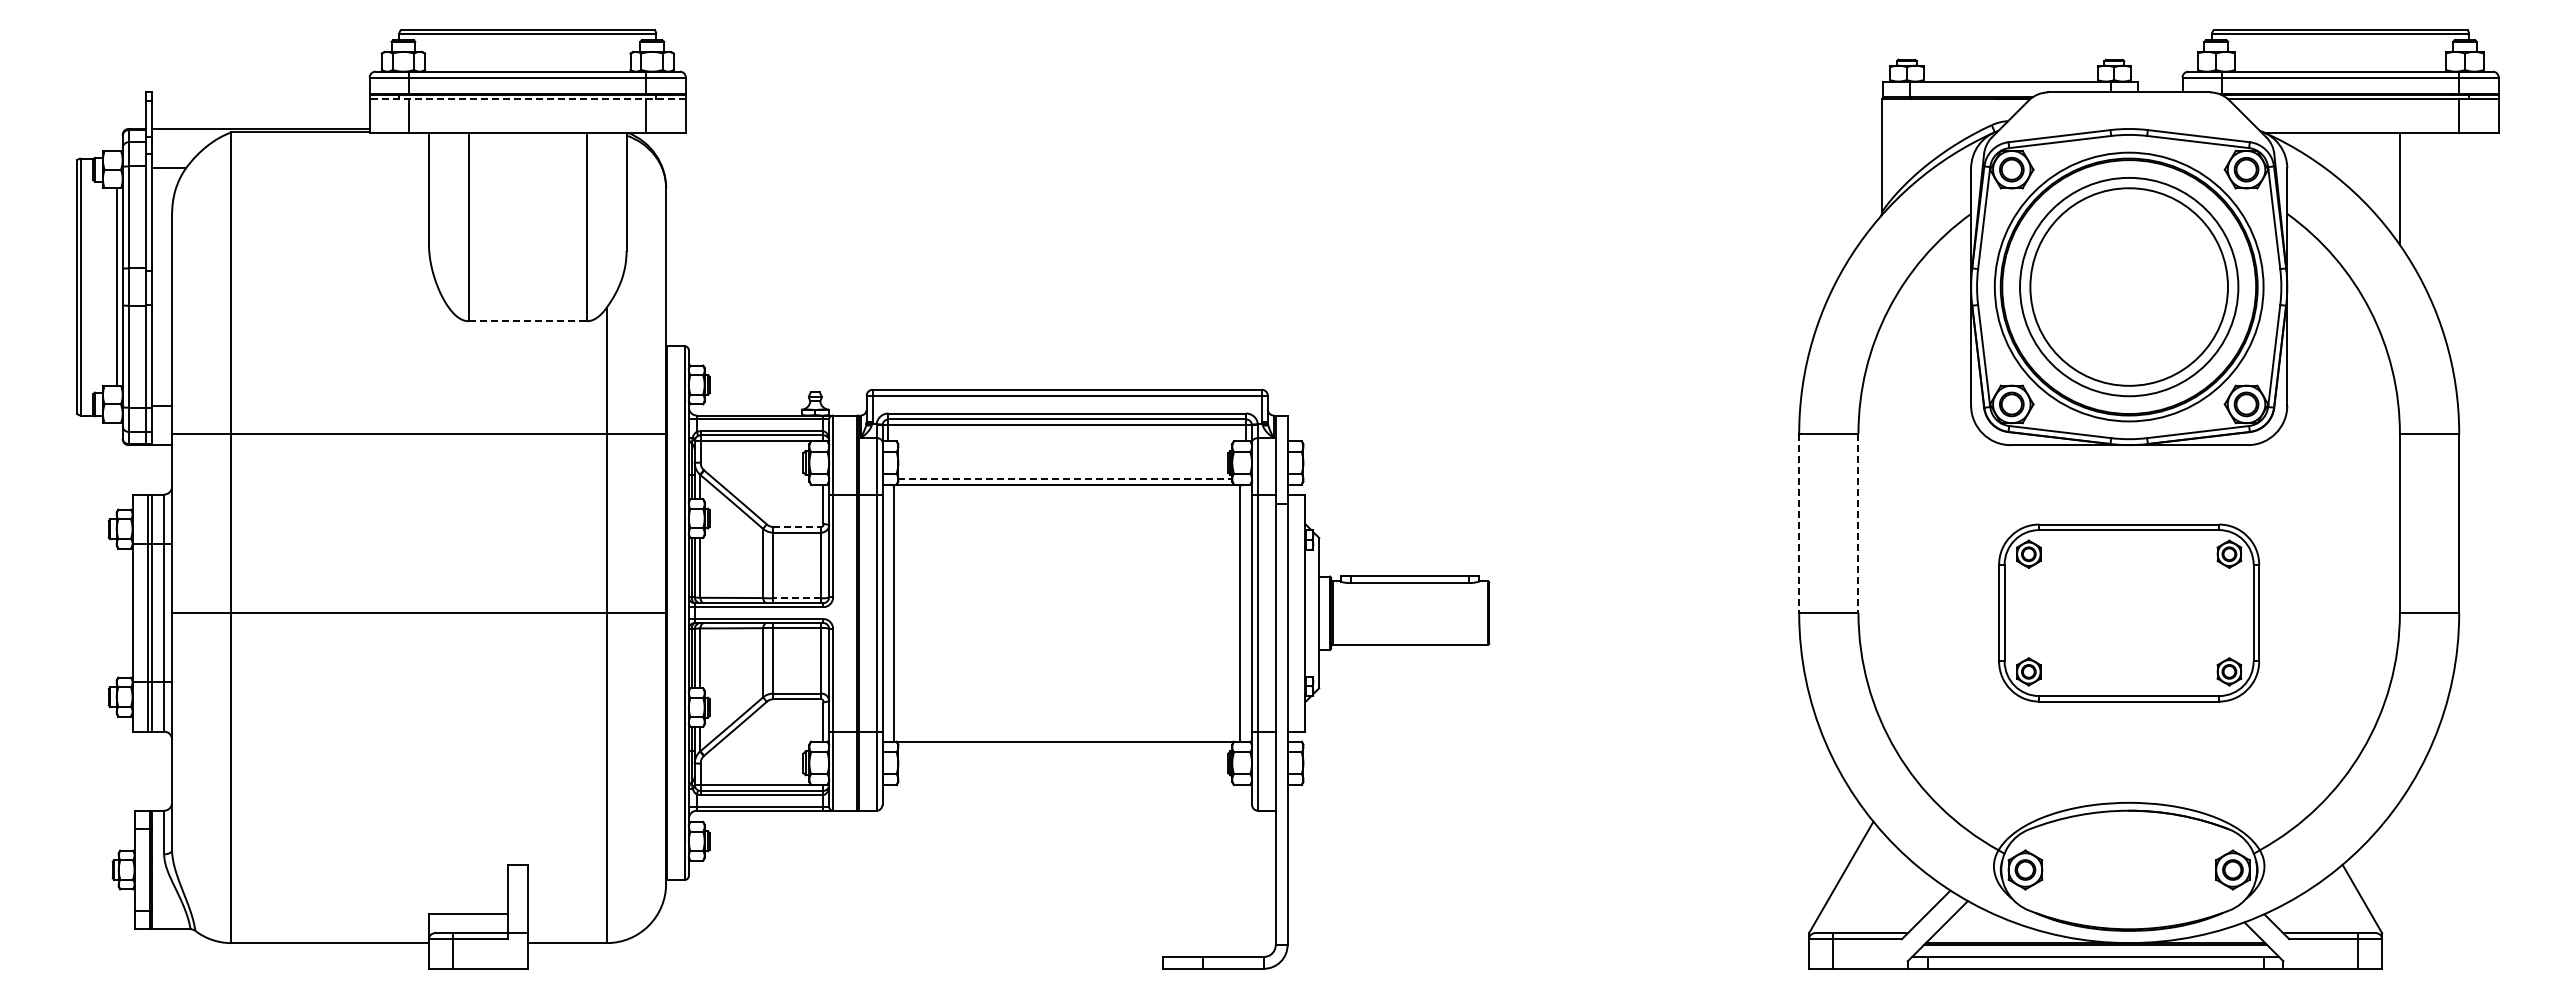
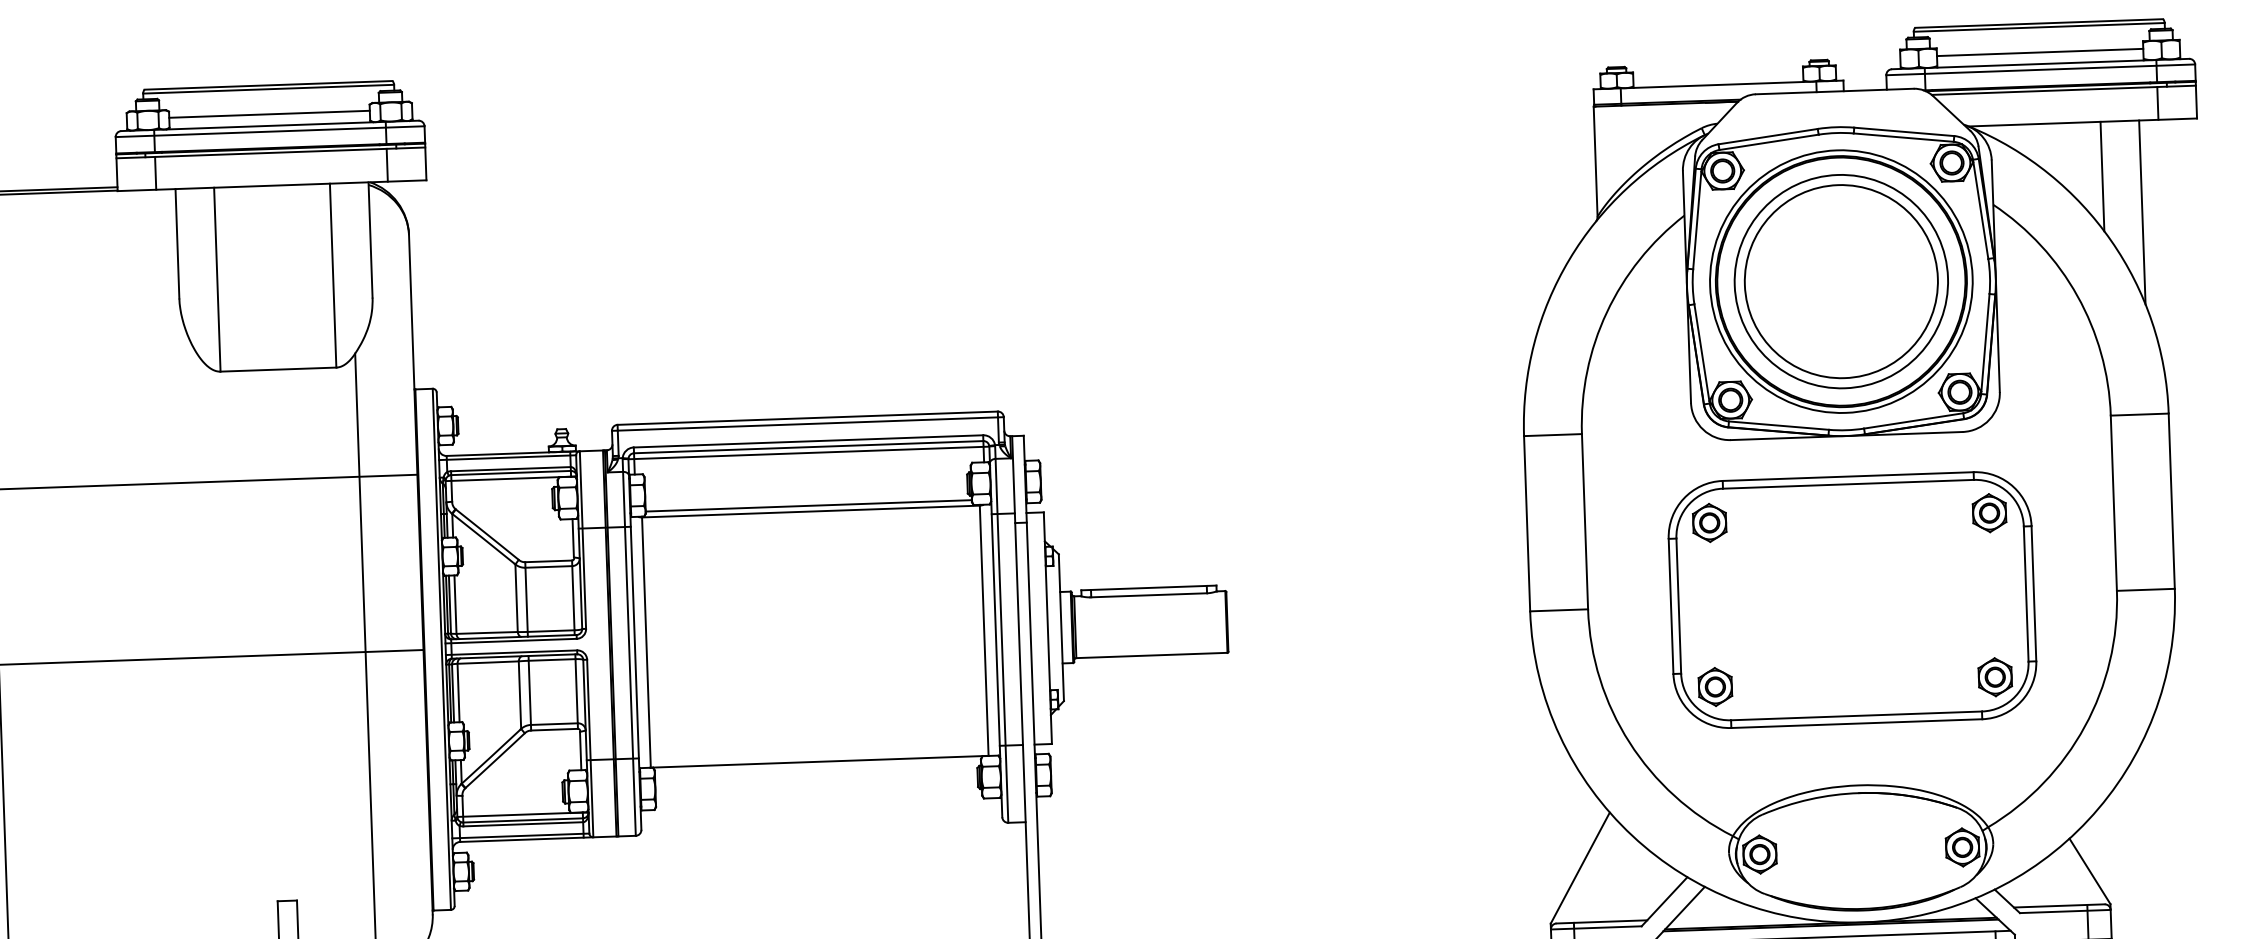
line: (527, 59) -> (269, 114), added
line: (2340, 59) -> (2039, 52), added
line: (527, 99) -> (270, 153), dashed -> solid
line: (2439, 226) -> (2142, 211), added
line: (528, 321) -> (279, 369), dashed -> solid
line: (1065, 479) -> (809, 505), dashed -> solid
line: (1799, 523) -> (1527, 523), dashed -> solid
line: (1858, 523) -> (1585, 521), dashed -> solid
line: (797, 526) -> (548, 560), dashed -> solid
line: (797, 598) -> (551, 631), dashed -> solid
part: (2128, 612) -> (1851, 599), size x1.43

